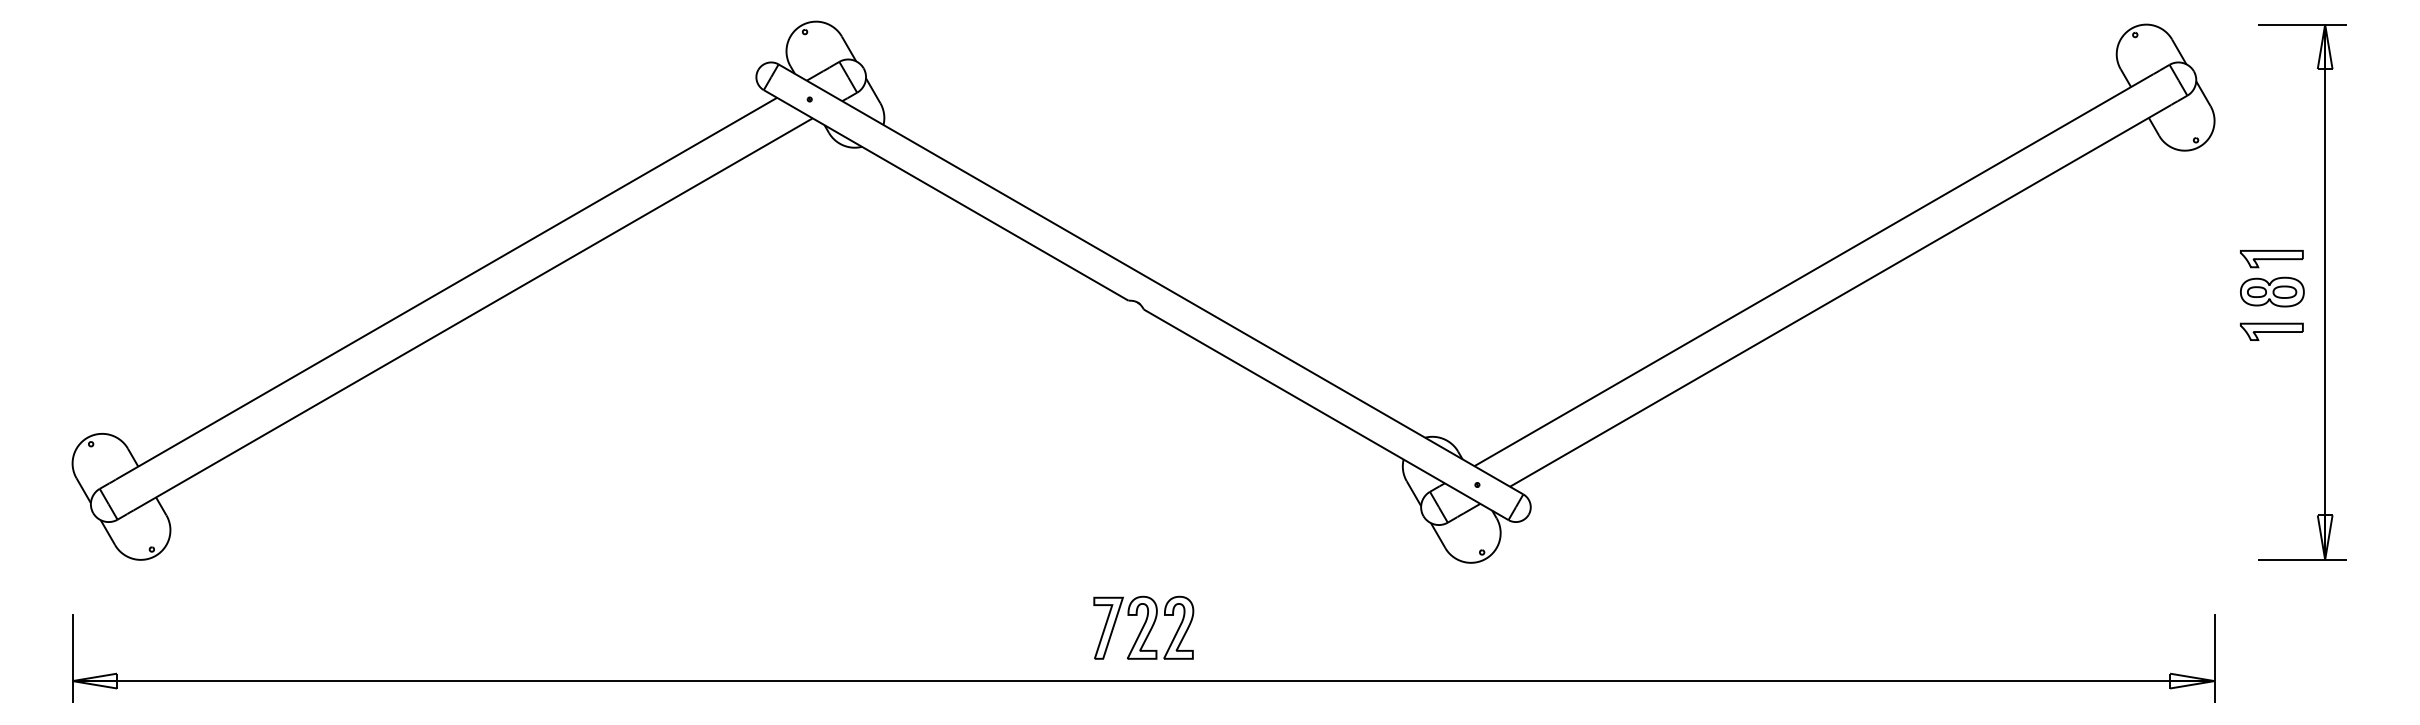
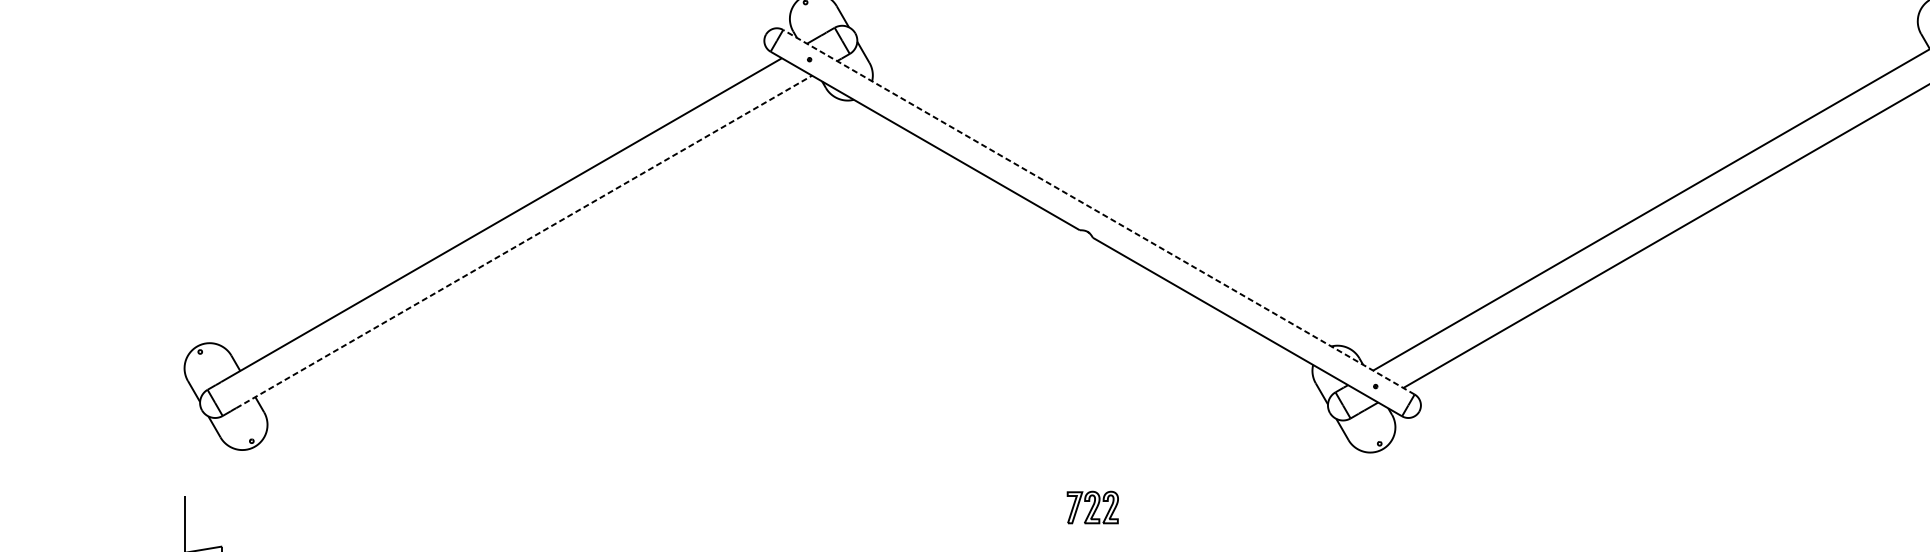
line: (1151, 279) -> (1099, 212), solid -> dashed
line: (473, 314) -> (524, 241), solid -> dashed
part: (1143, 627) -> (1092, 507), size x0.6

